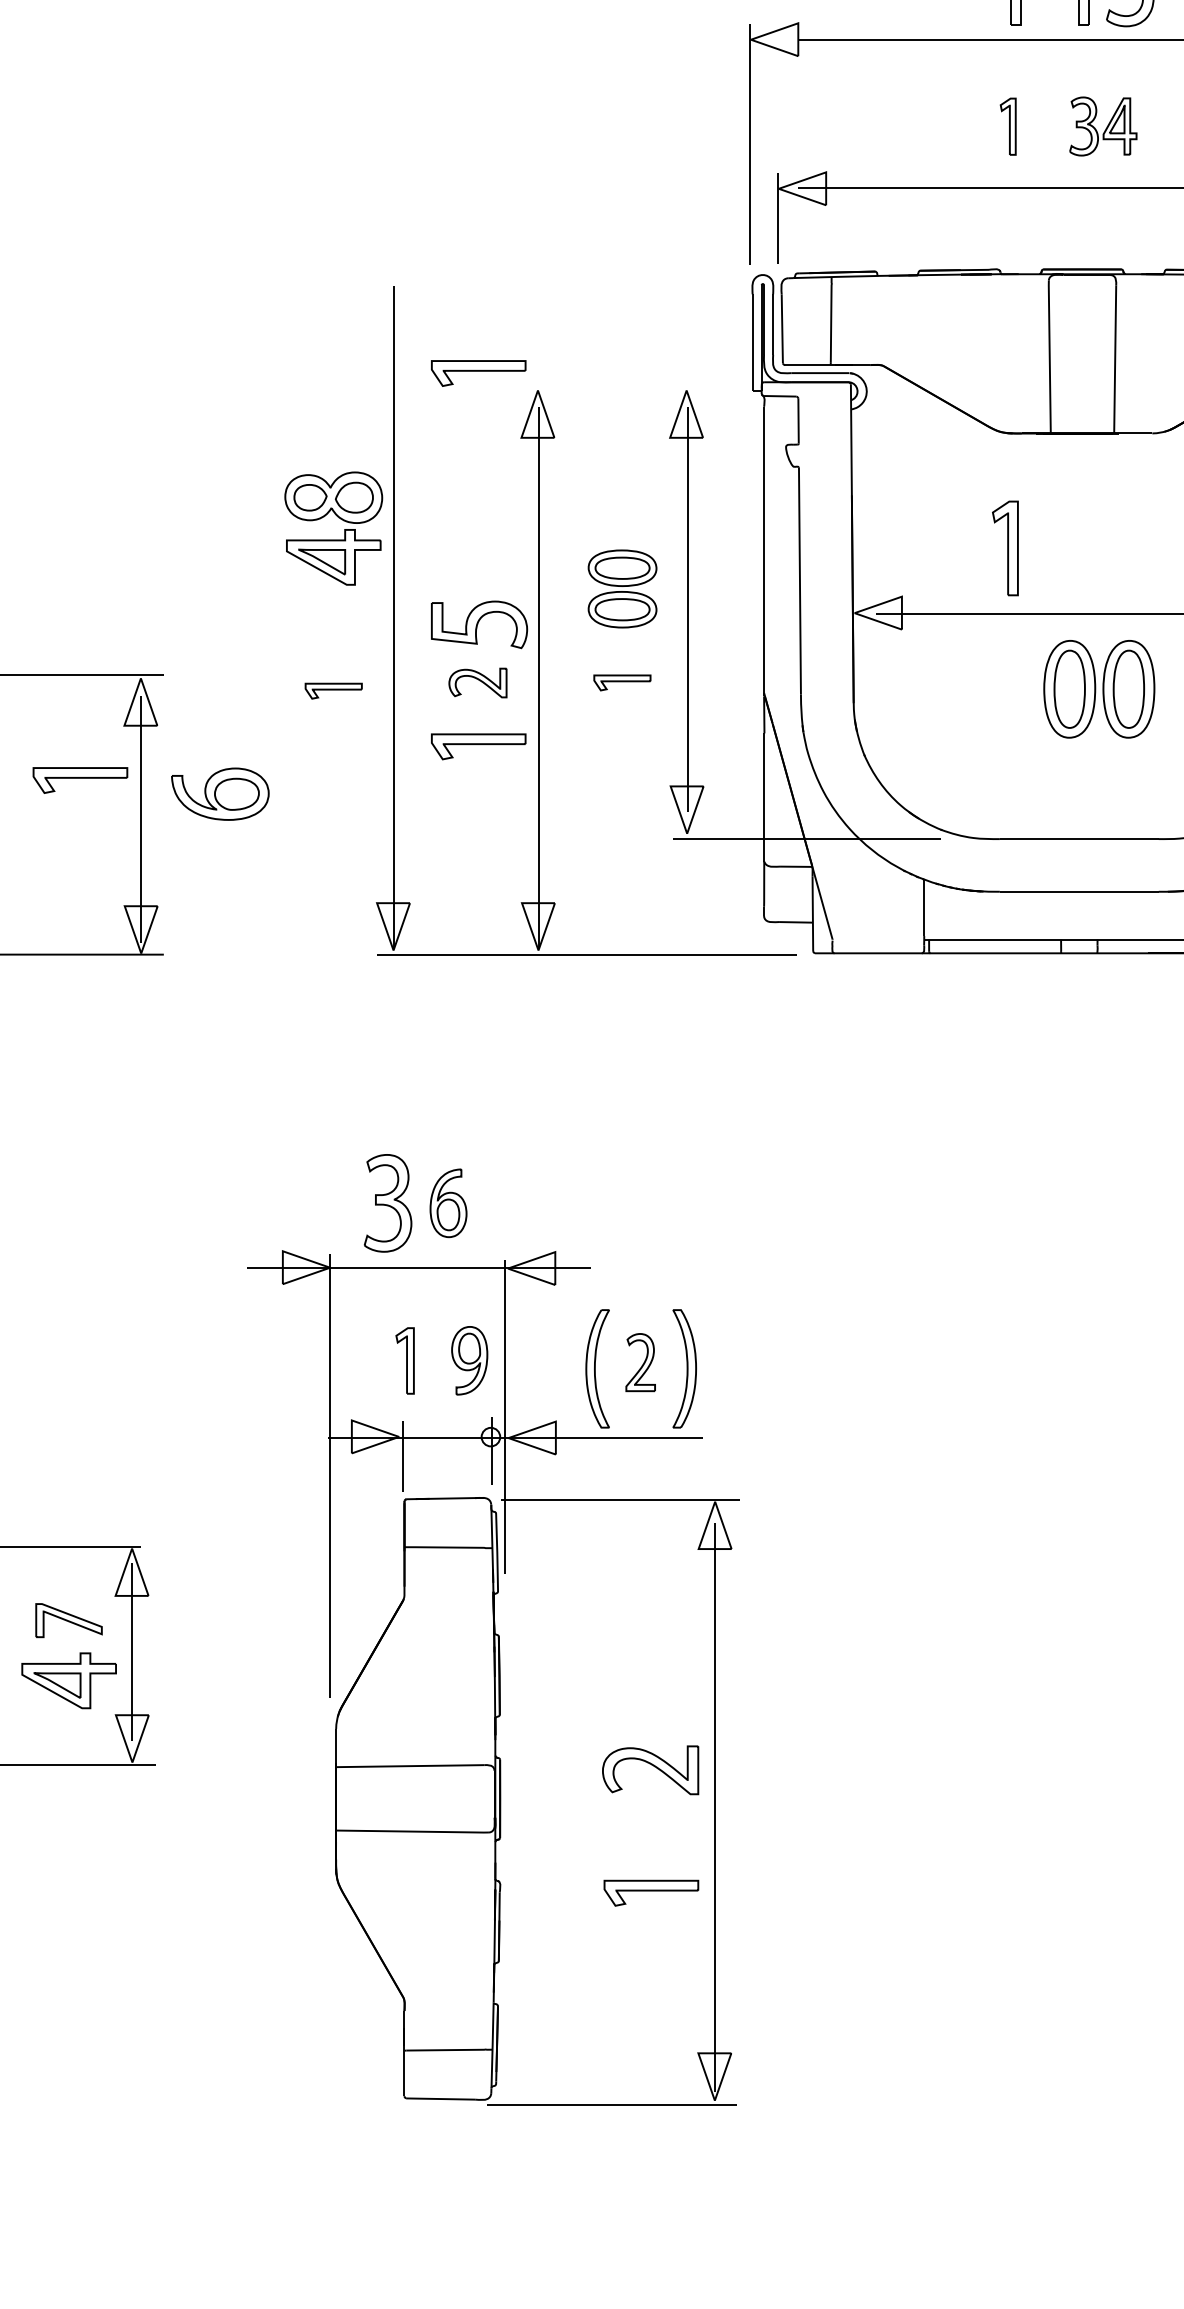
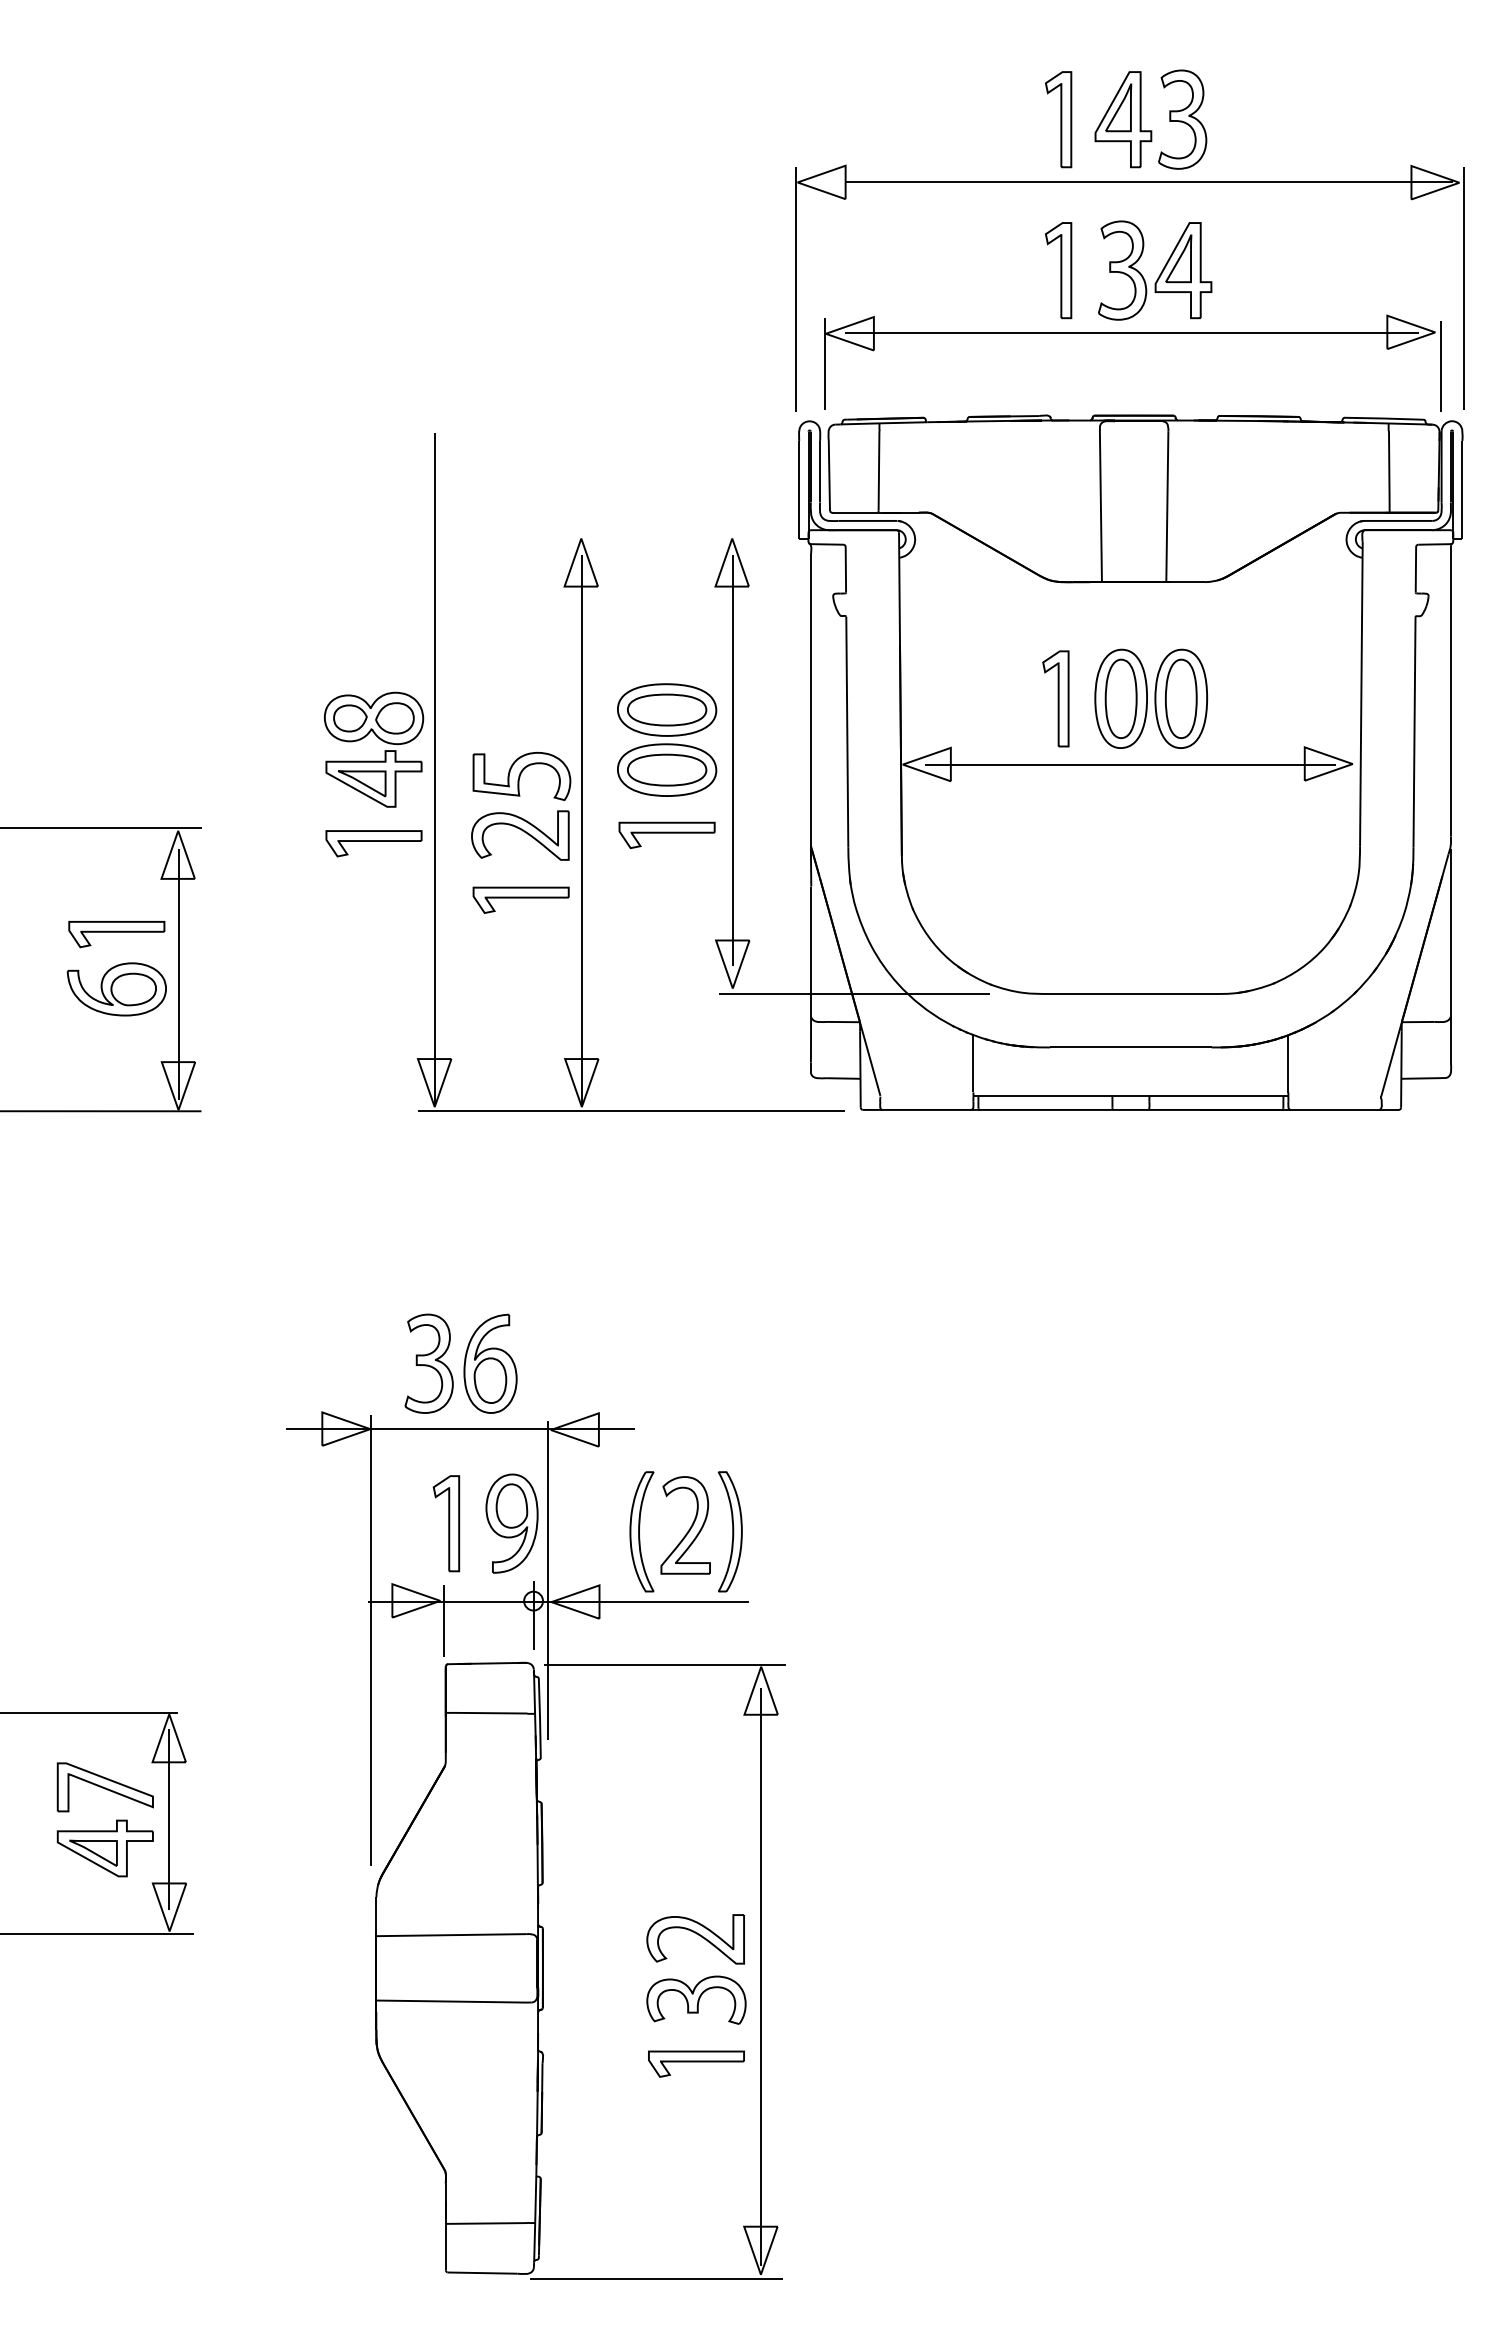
part: (1007, 126) -> (1058, 270), size x1.67
part: (1103, 126) -> (1155, 270), size x1.67
part: (478, 372) -> (520, 520), removed
part: (344, 529) -> (384, 750), moved
part: (622, 588) -> (667, 739), size x1.43
part: (478, 682) -> (520, 835), size x1.67
part: (621, 682) -> (666, 835), size x1.67
part: (1099, 688) -> (1151, 698), moved
part: (333, 690) -> (373, 843), size x1.67
part: (219, 794) -> (116, 989), moved
part: (448, 1203) -> (490, 1363), size x1.43
part: (405, 1360) -> (446, 1523), size x1.43
part: (469, 1360) -> (511, 1523), size x1.43
part: (640, 1362) -> (685, 1525), size x1.67
part: (68, 1620) -> (104, 1787), size x1.43
part: (651, 1829) -> (696, 1999), added

